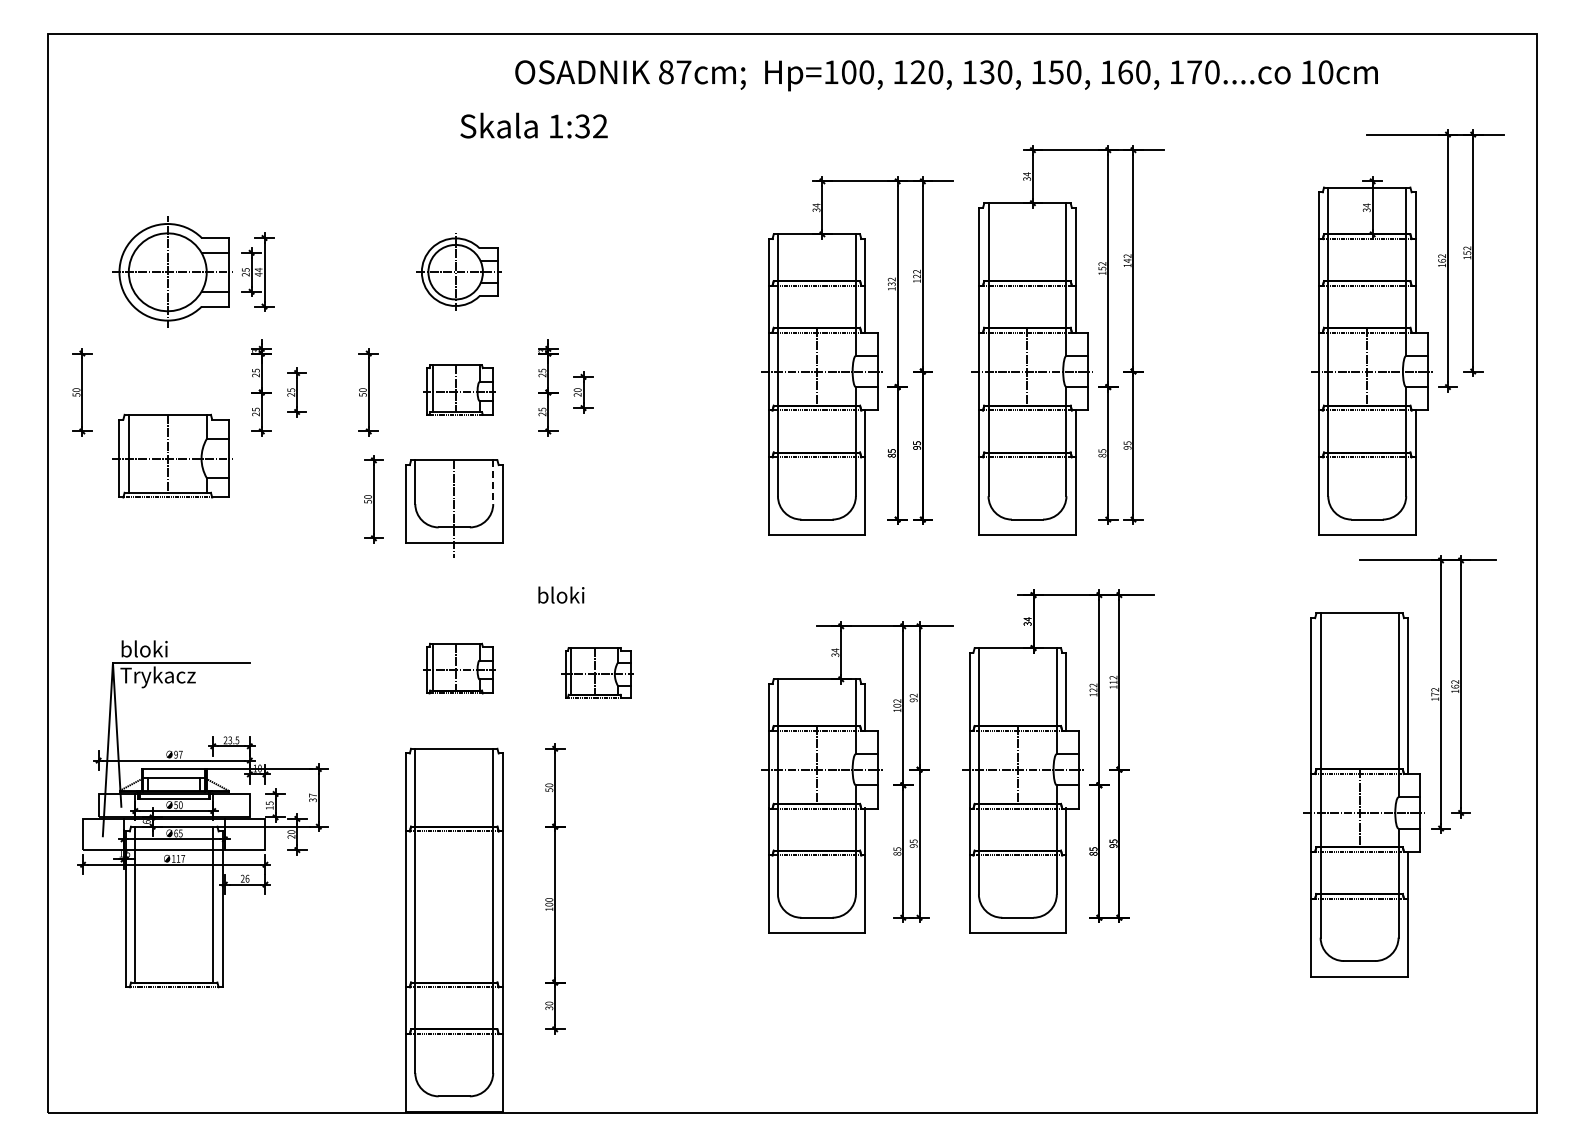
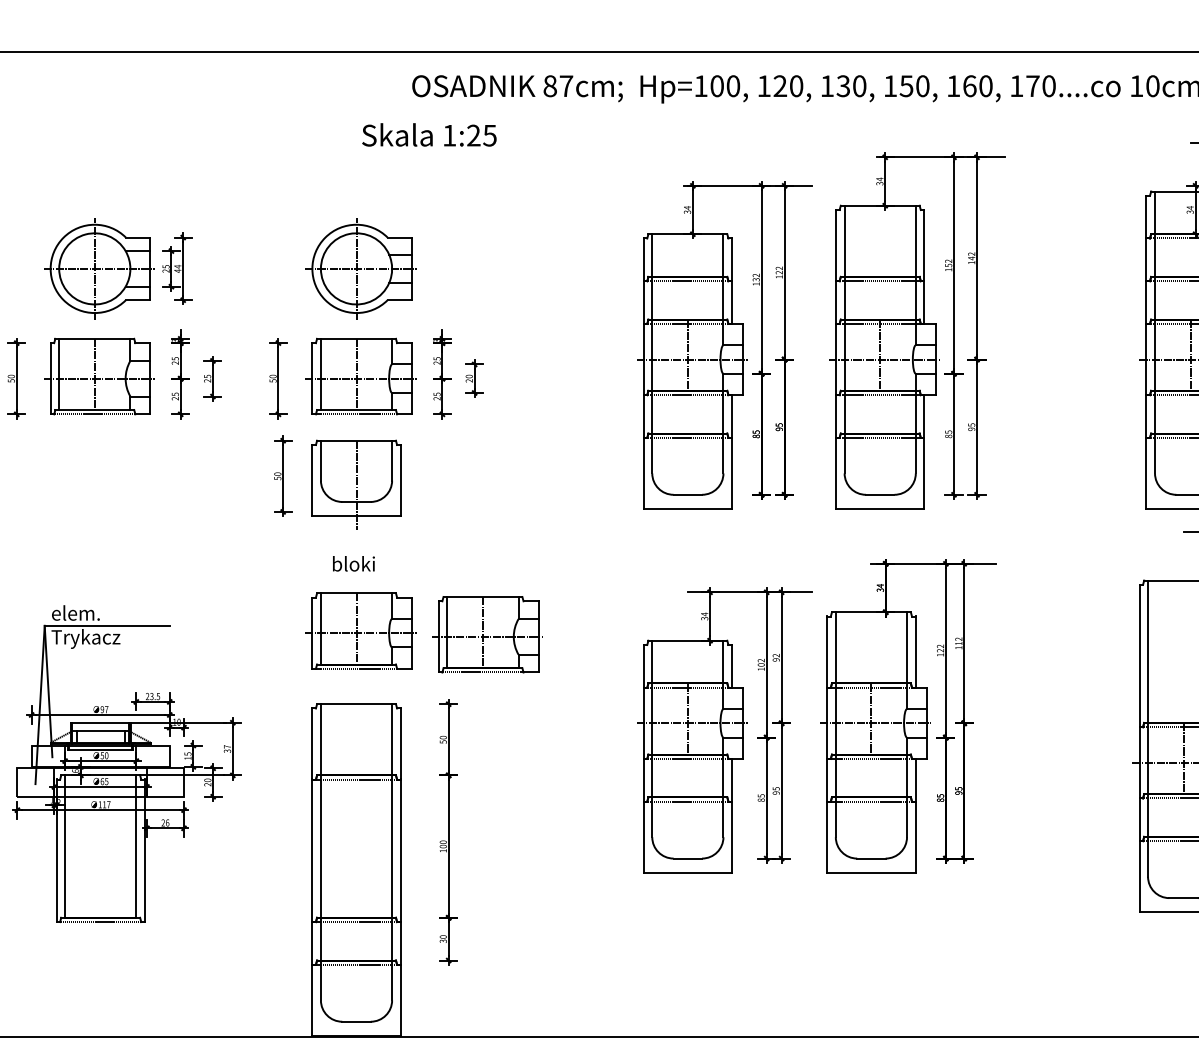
text: (591, 126) -> (481, 135), 1:32 -> 1:25
part: (458, 271) -> (360, 268), size x1.43
part: (458, 389) -> (360, 375), size x1.67
part: (172, 455) -> (99, 375), moved
line: (493, 482) -> (392, 460), dashed -> solid
text: (561, 594) -> (354, 563), moved
text: (146, 648) -> (75, 612), bloki -> elem.
part: (458, 668) -> (360, 630), size x1.67
part: (597, 672) -> (487, 634), size x1.67

